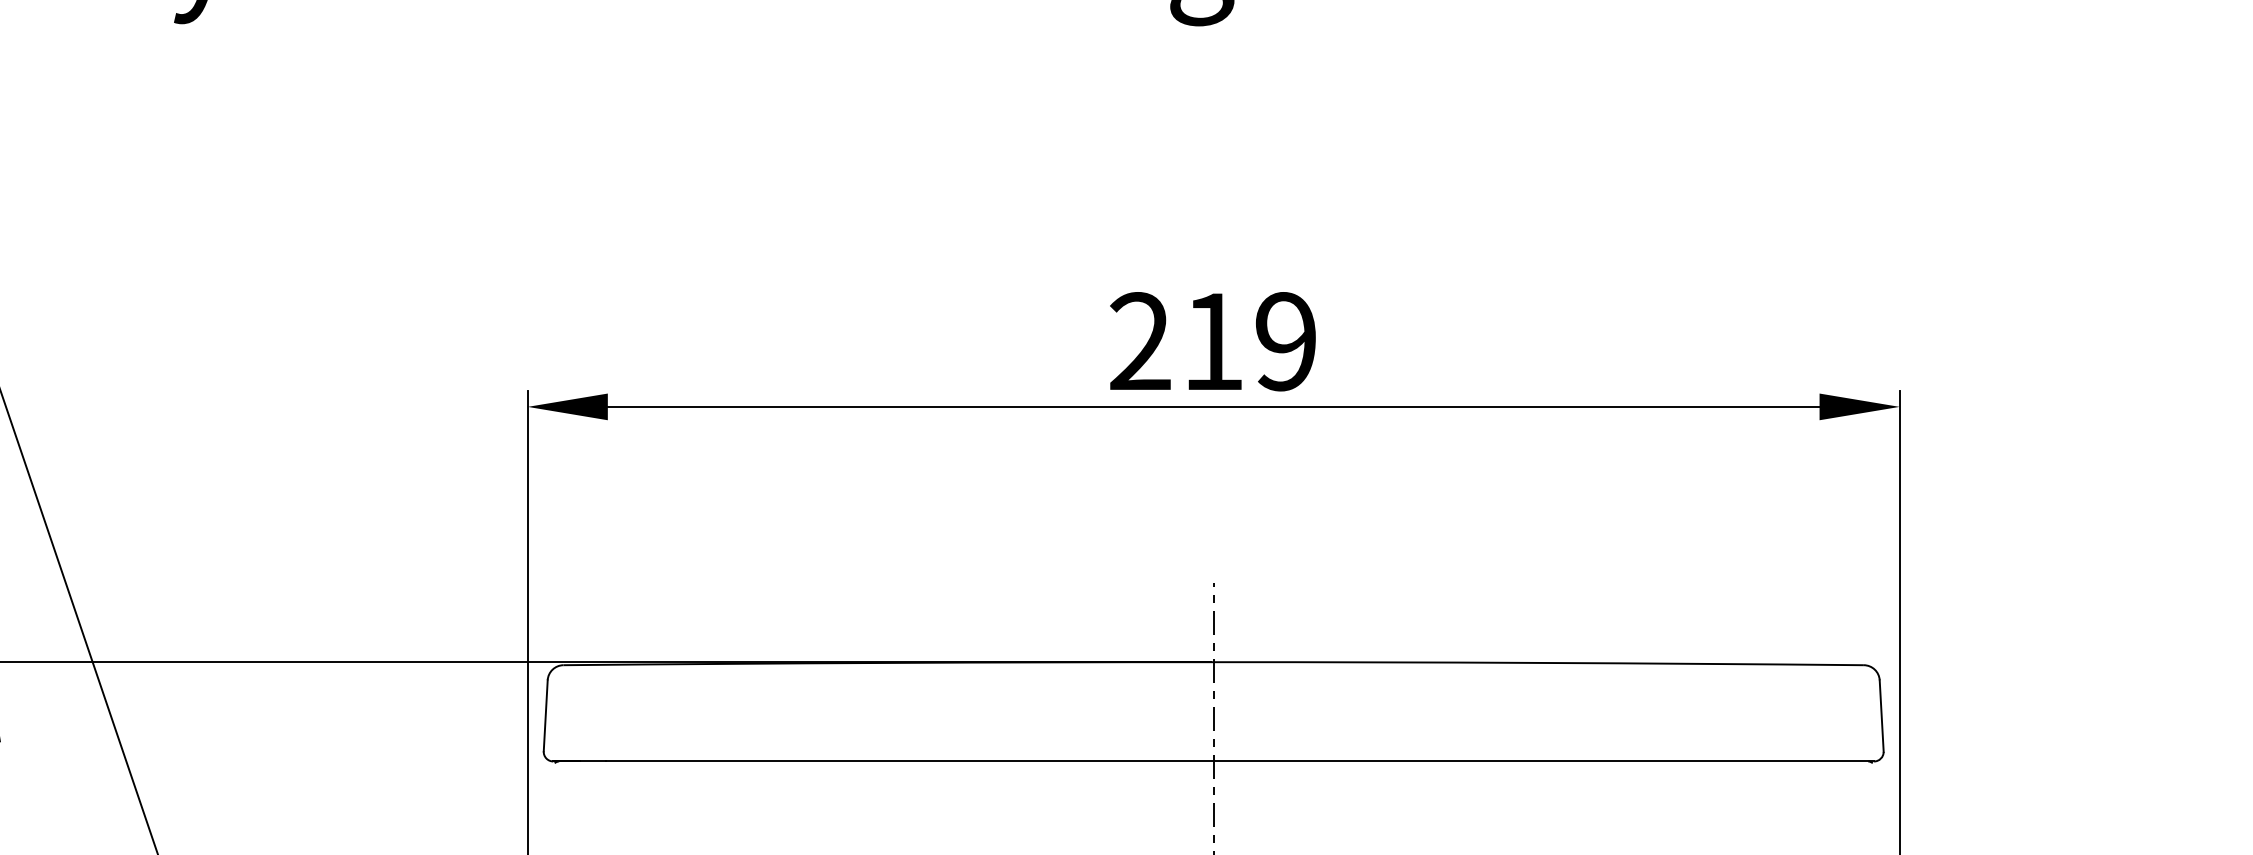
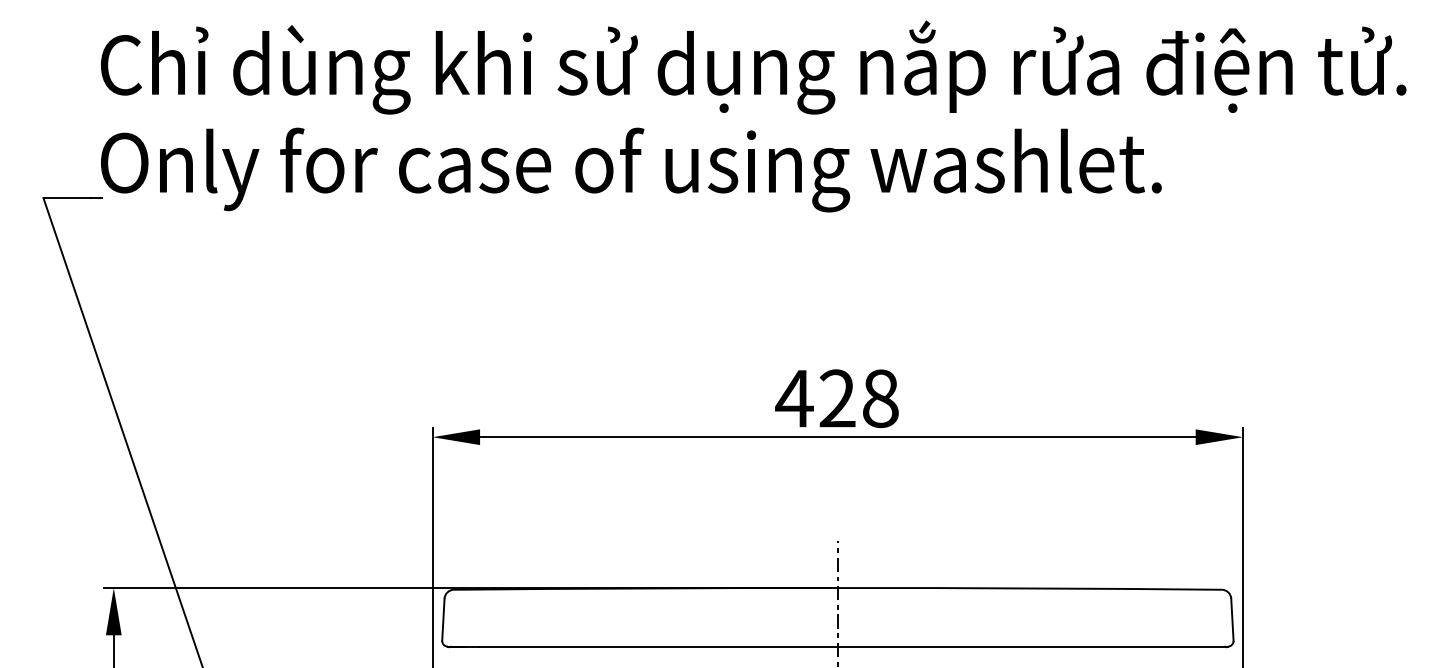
text: (1211, 341) -> (836, 398), 219 -> 428

